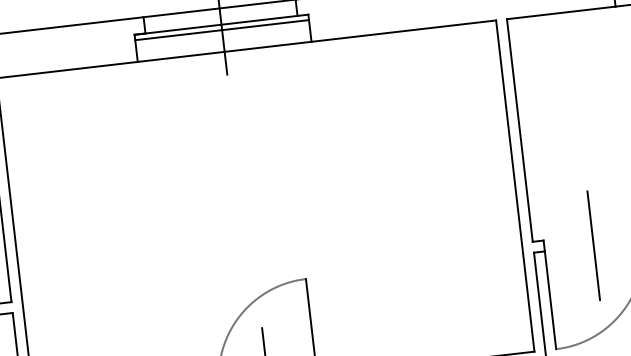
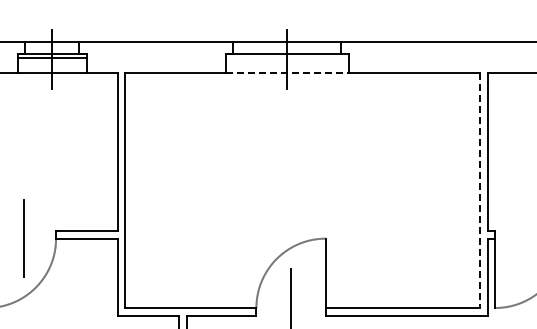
line: (221, 30) -> (286, 57), removed
line: (224, 51) -> (287, 72), solid -> dashed
line: (514, 186) -> (479, 190), solid -> dashed
line: (593, 245) -> (529, 238), removed

